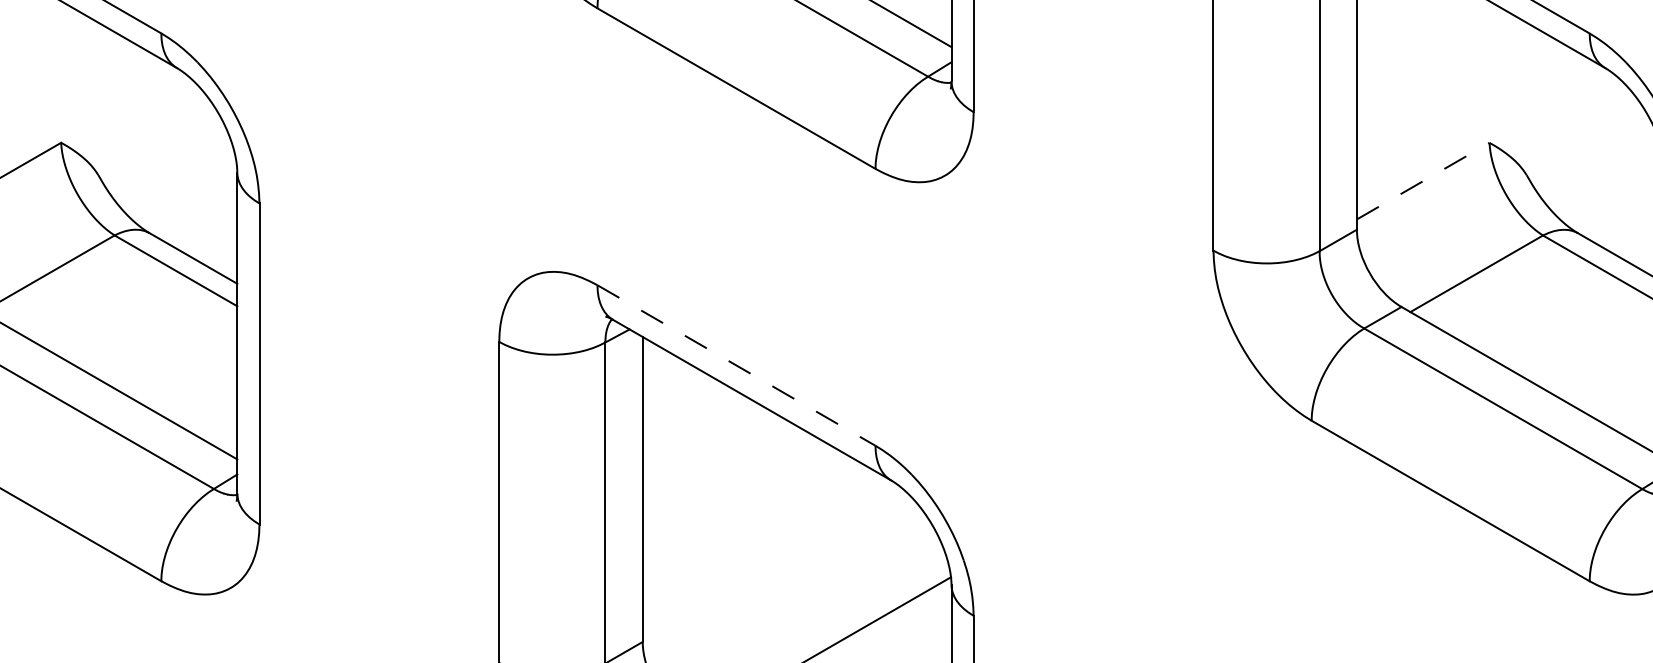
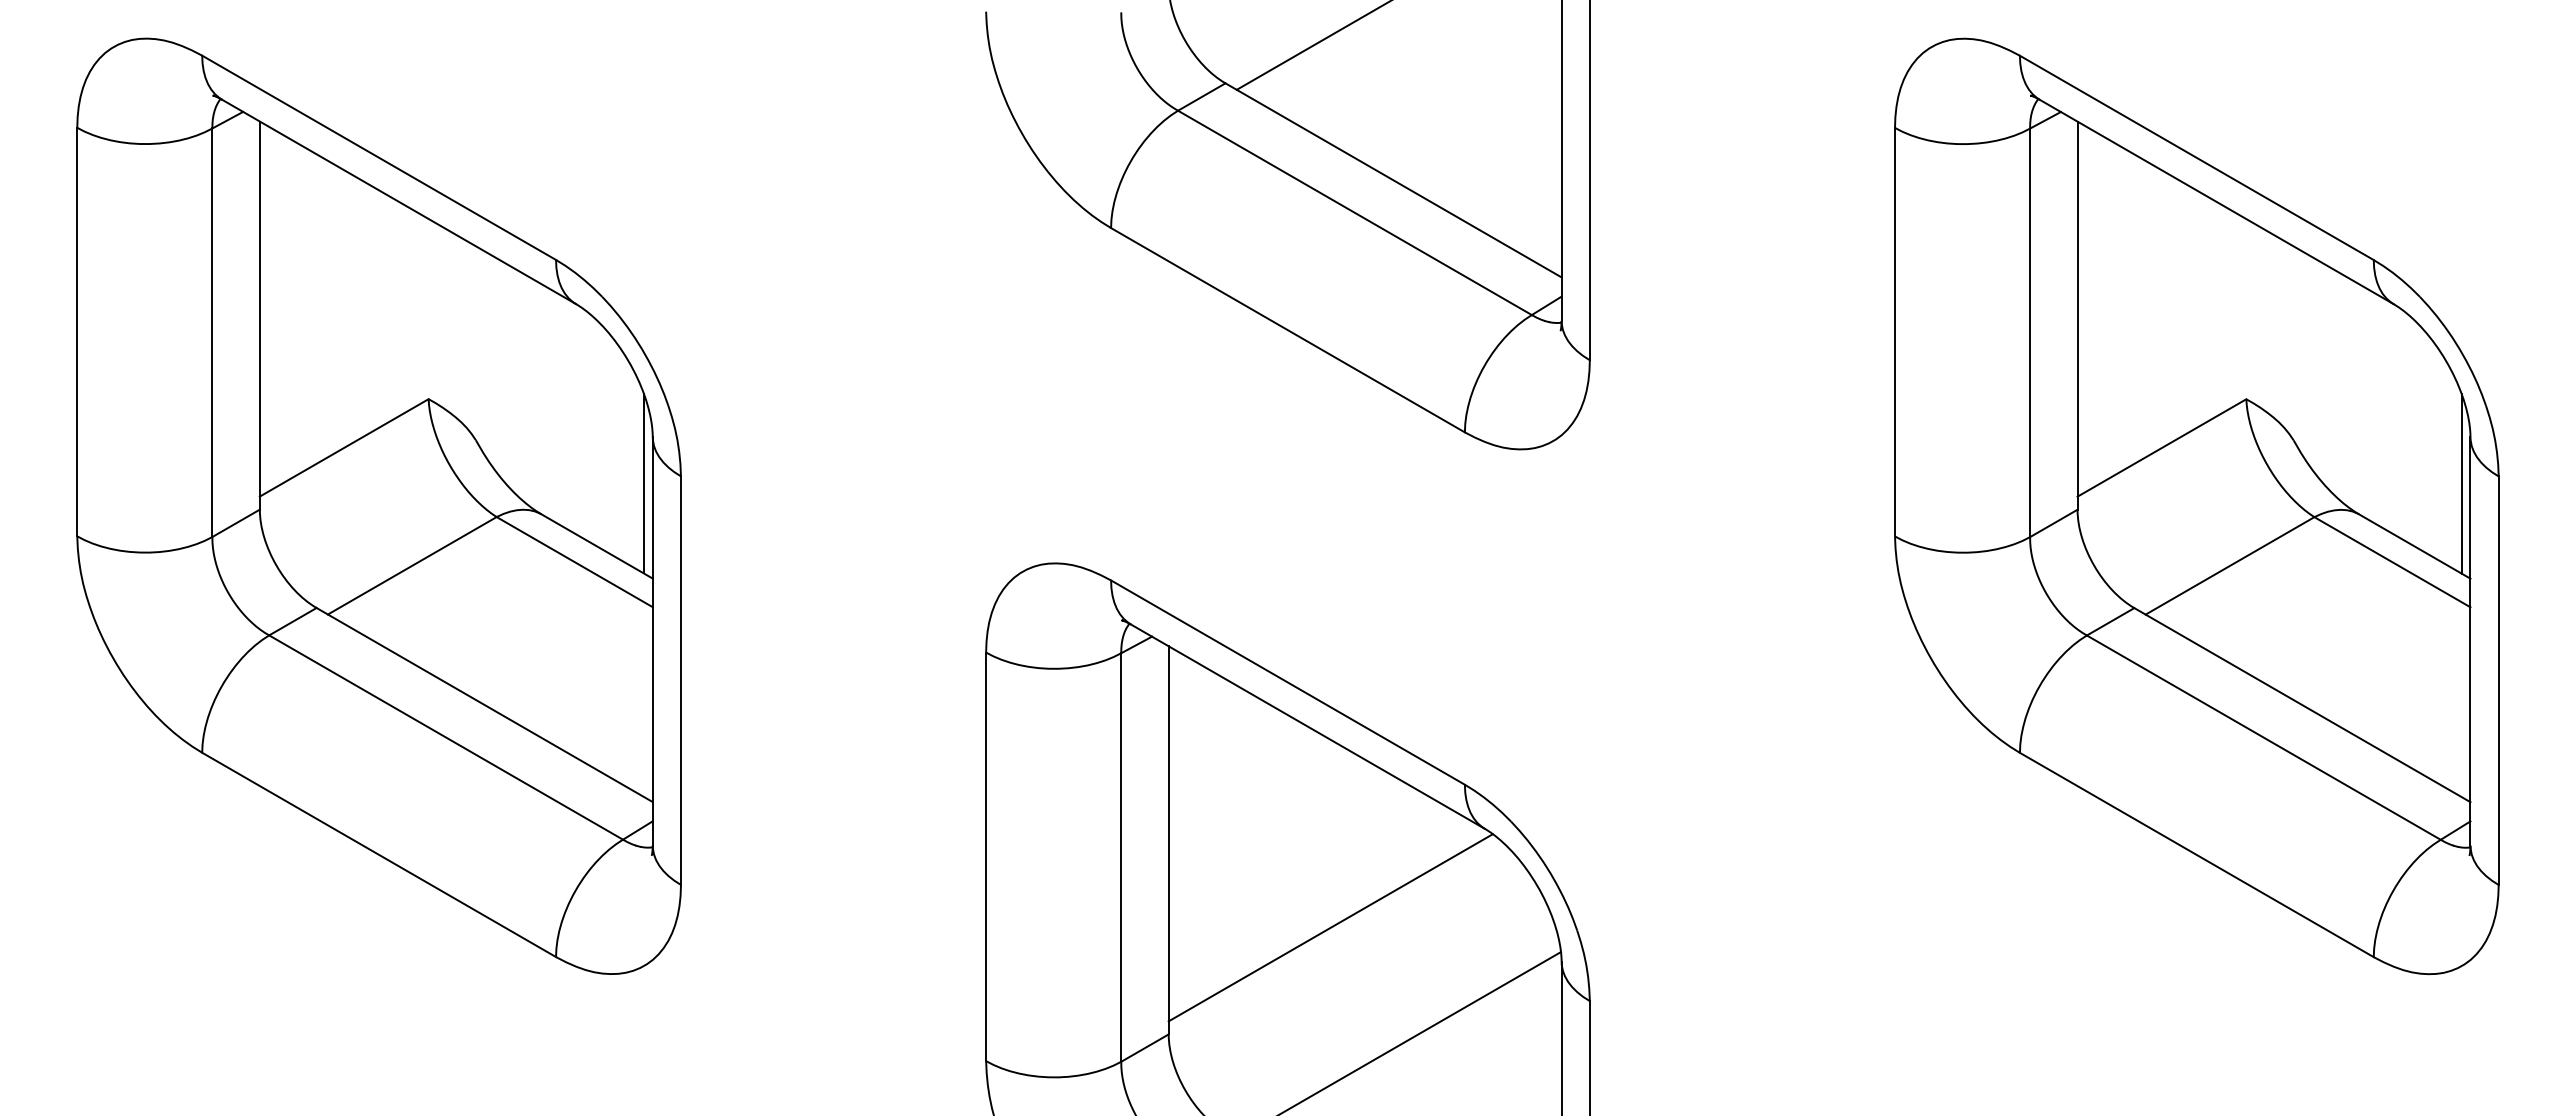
line: (1423, 180) -> (2162, 447), dashed -> solid
line: (230, 209) -> (643, 483), added
line: (736, 365) -> (1288, 682), dashed -> solid
line: (769, 557) -> (1330, 927), added

